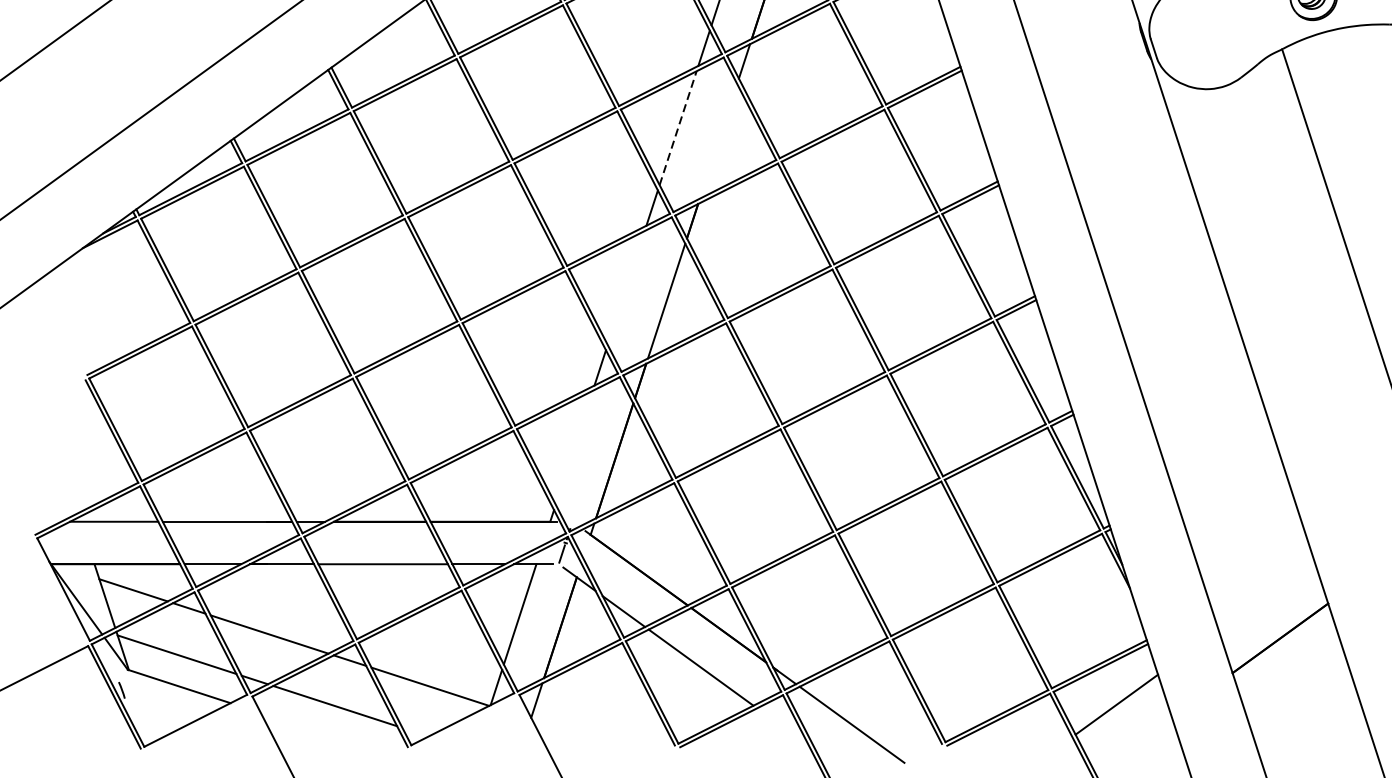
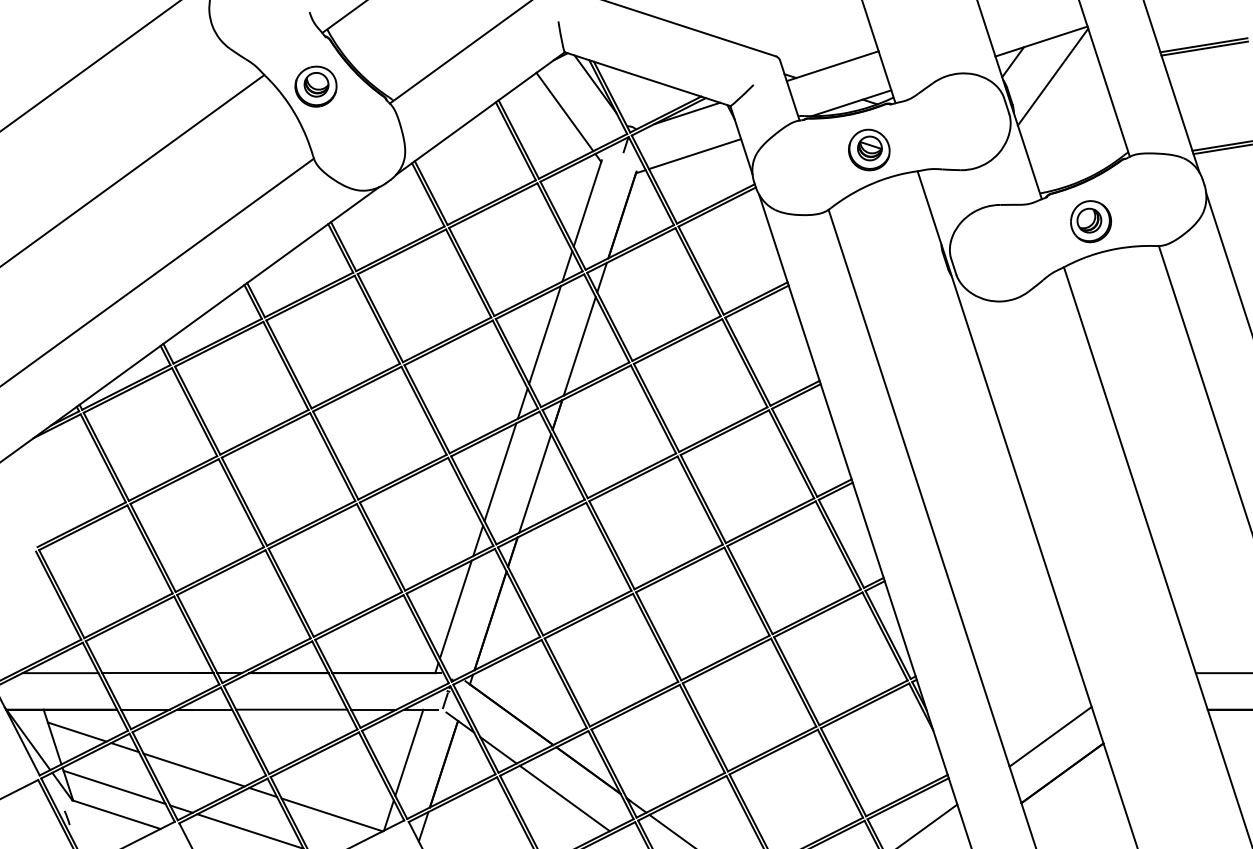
line: (678, 127) -> (545, 334), dashed -> solid
line: (718, 141) -> (579, 346), added
line: (626, 288) -> (500, 472), added
line: (573, 447) -> (455, 609), added
line: (1266, 595) -> (1050, 736), added

